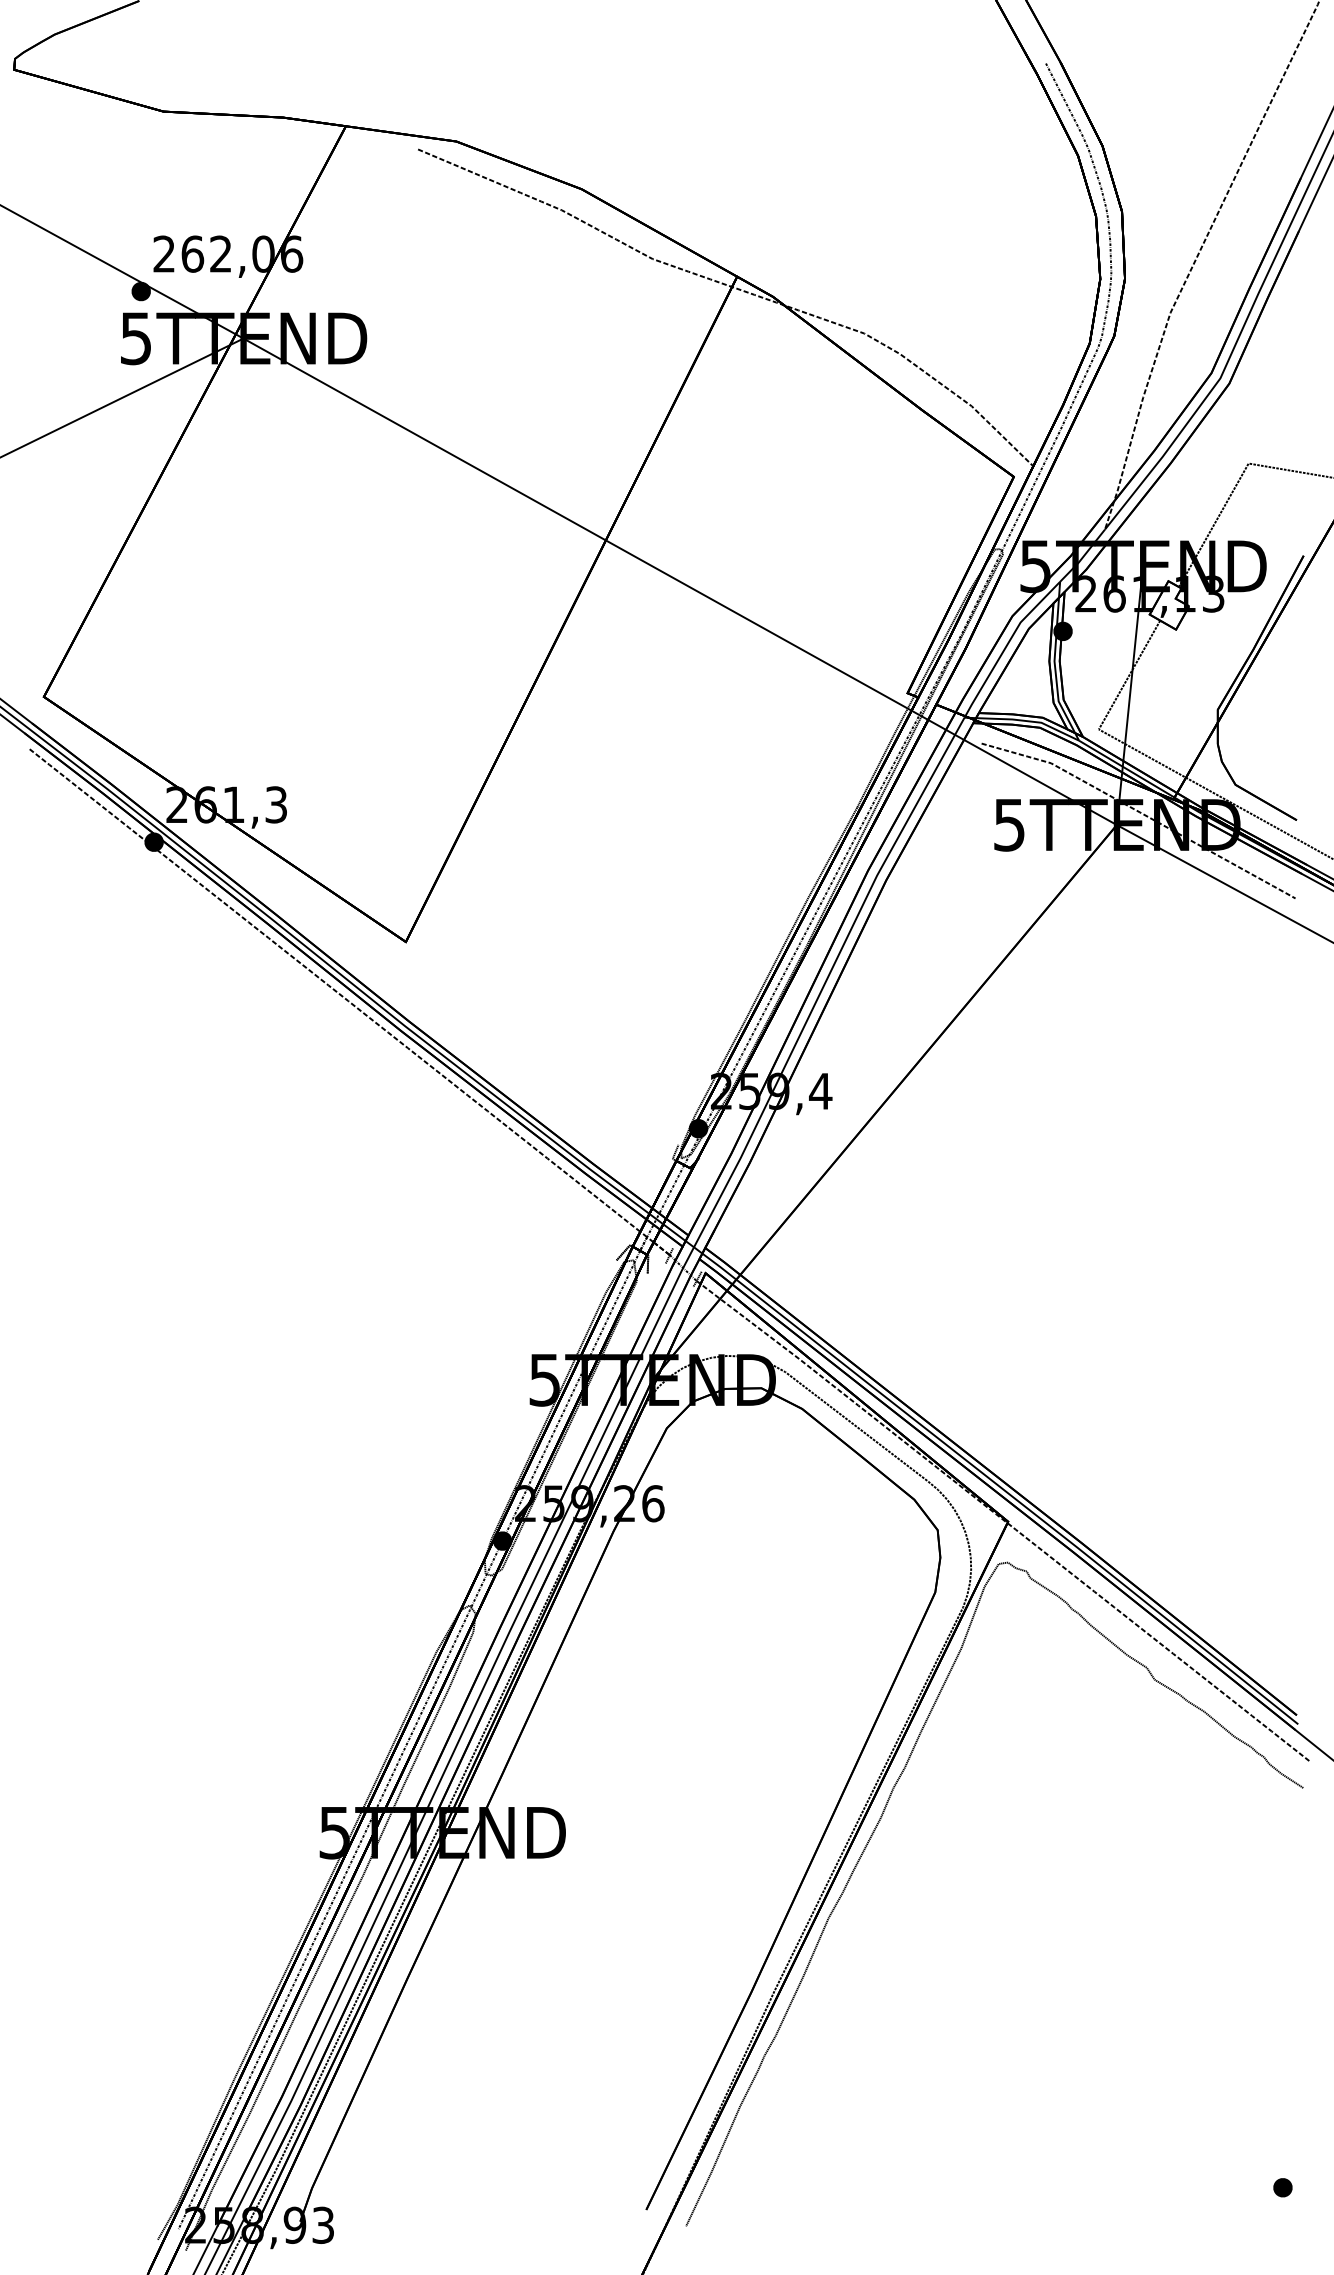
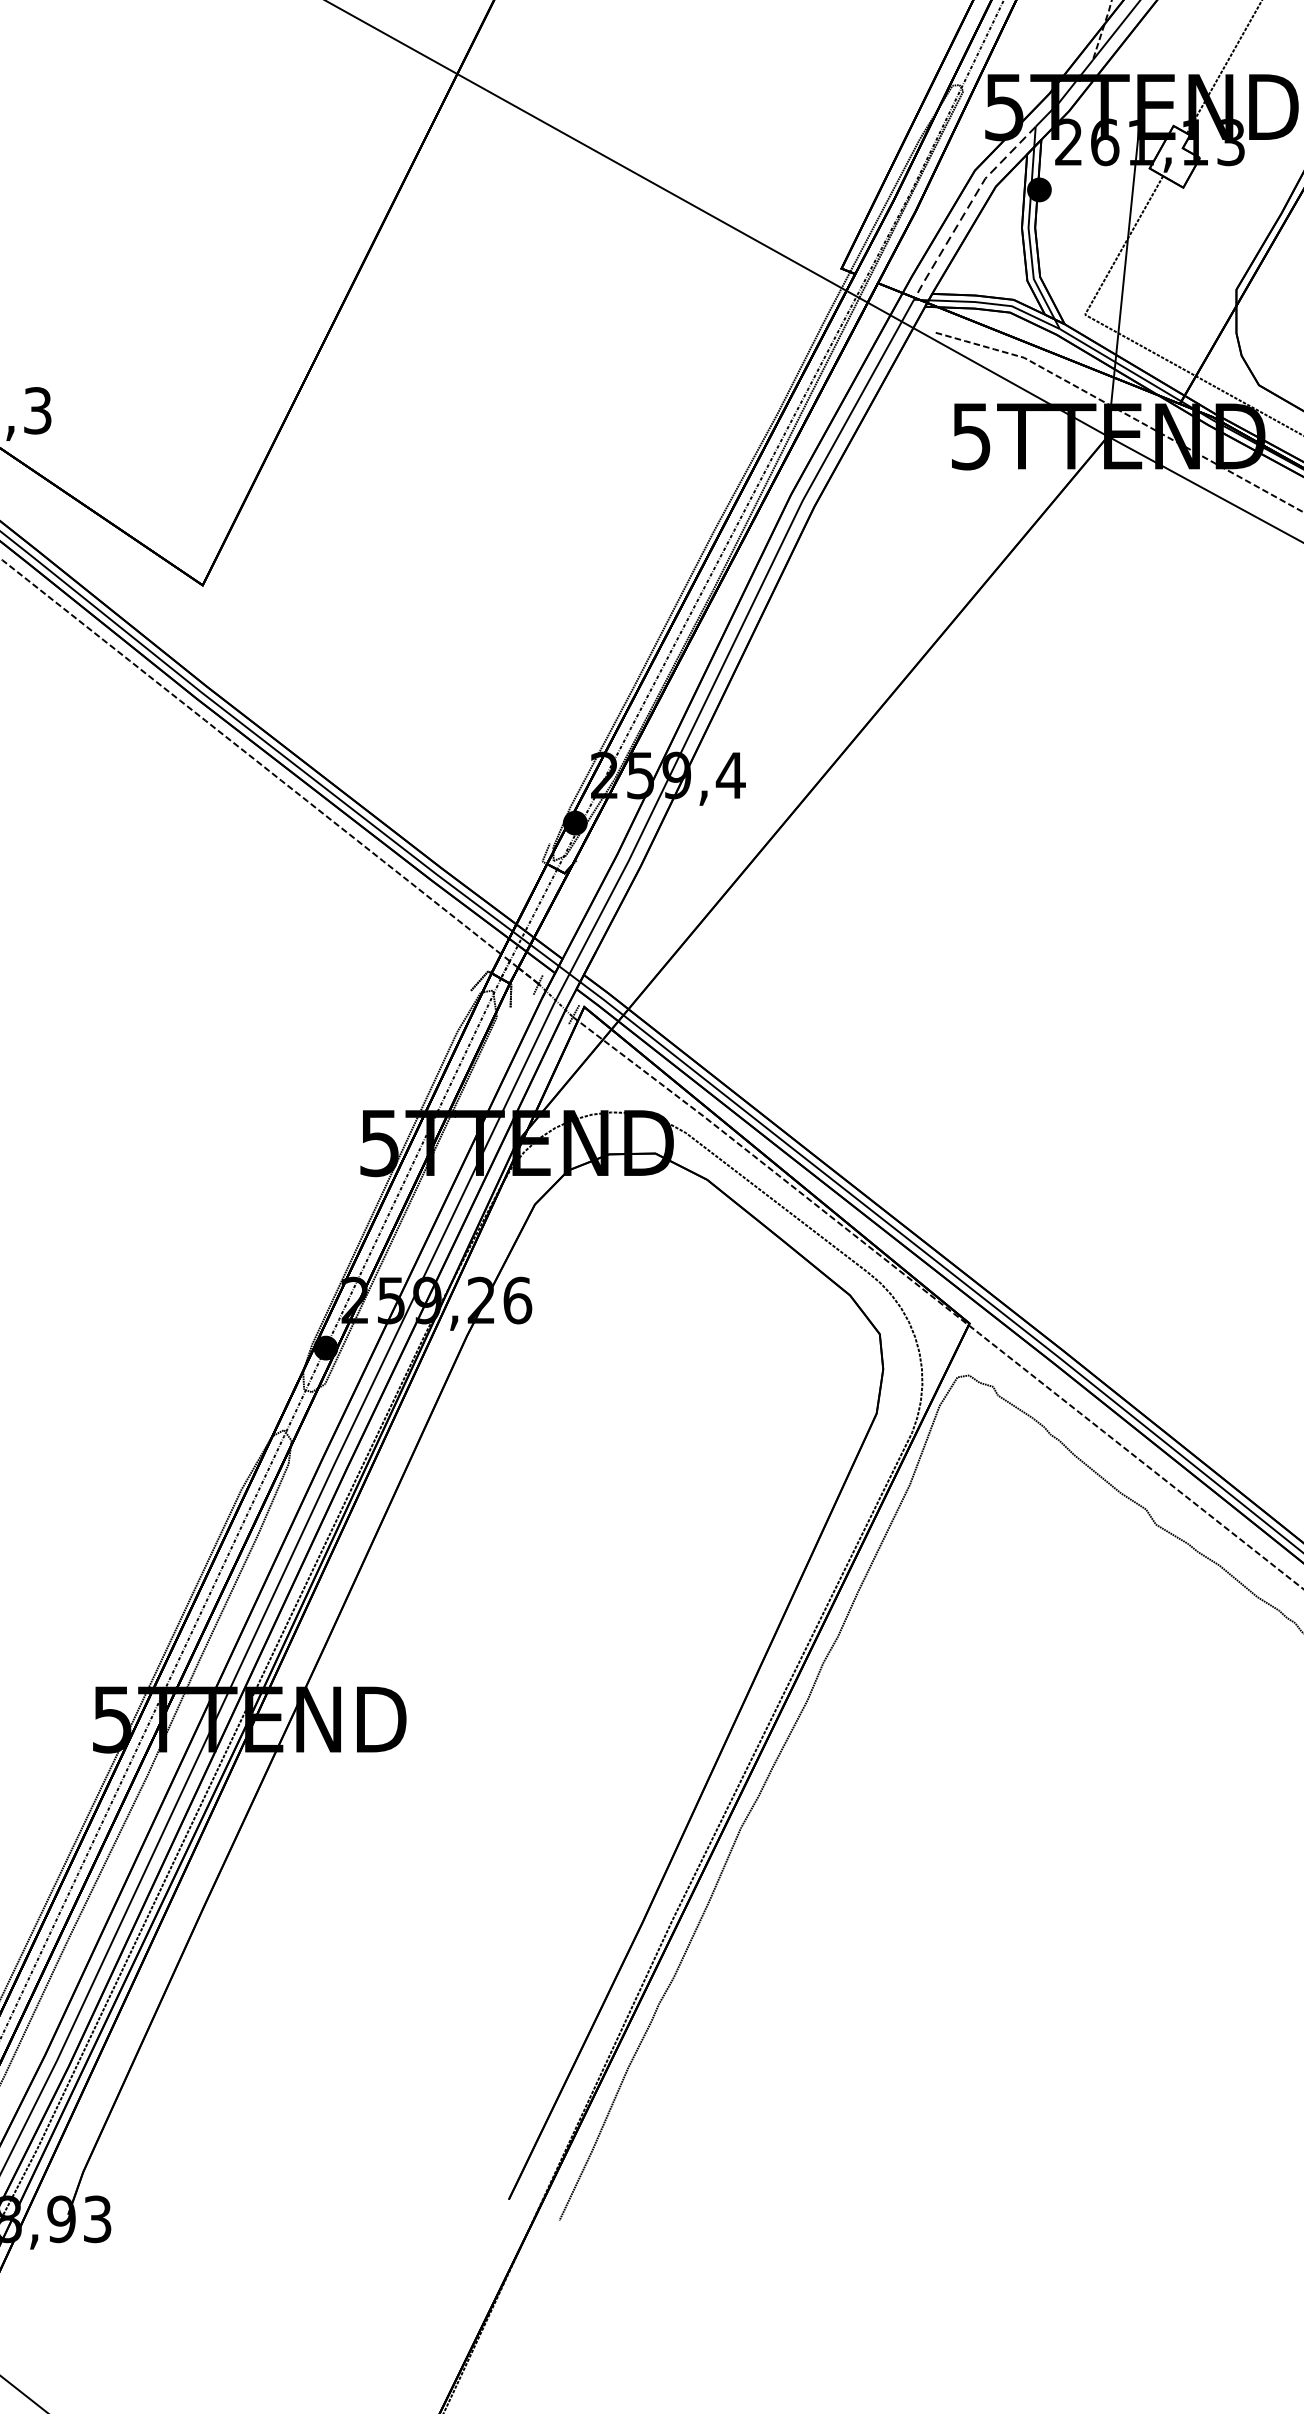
line: (1006, 646) -> (967, 209), solid -> dashed

